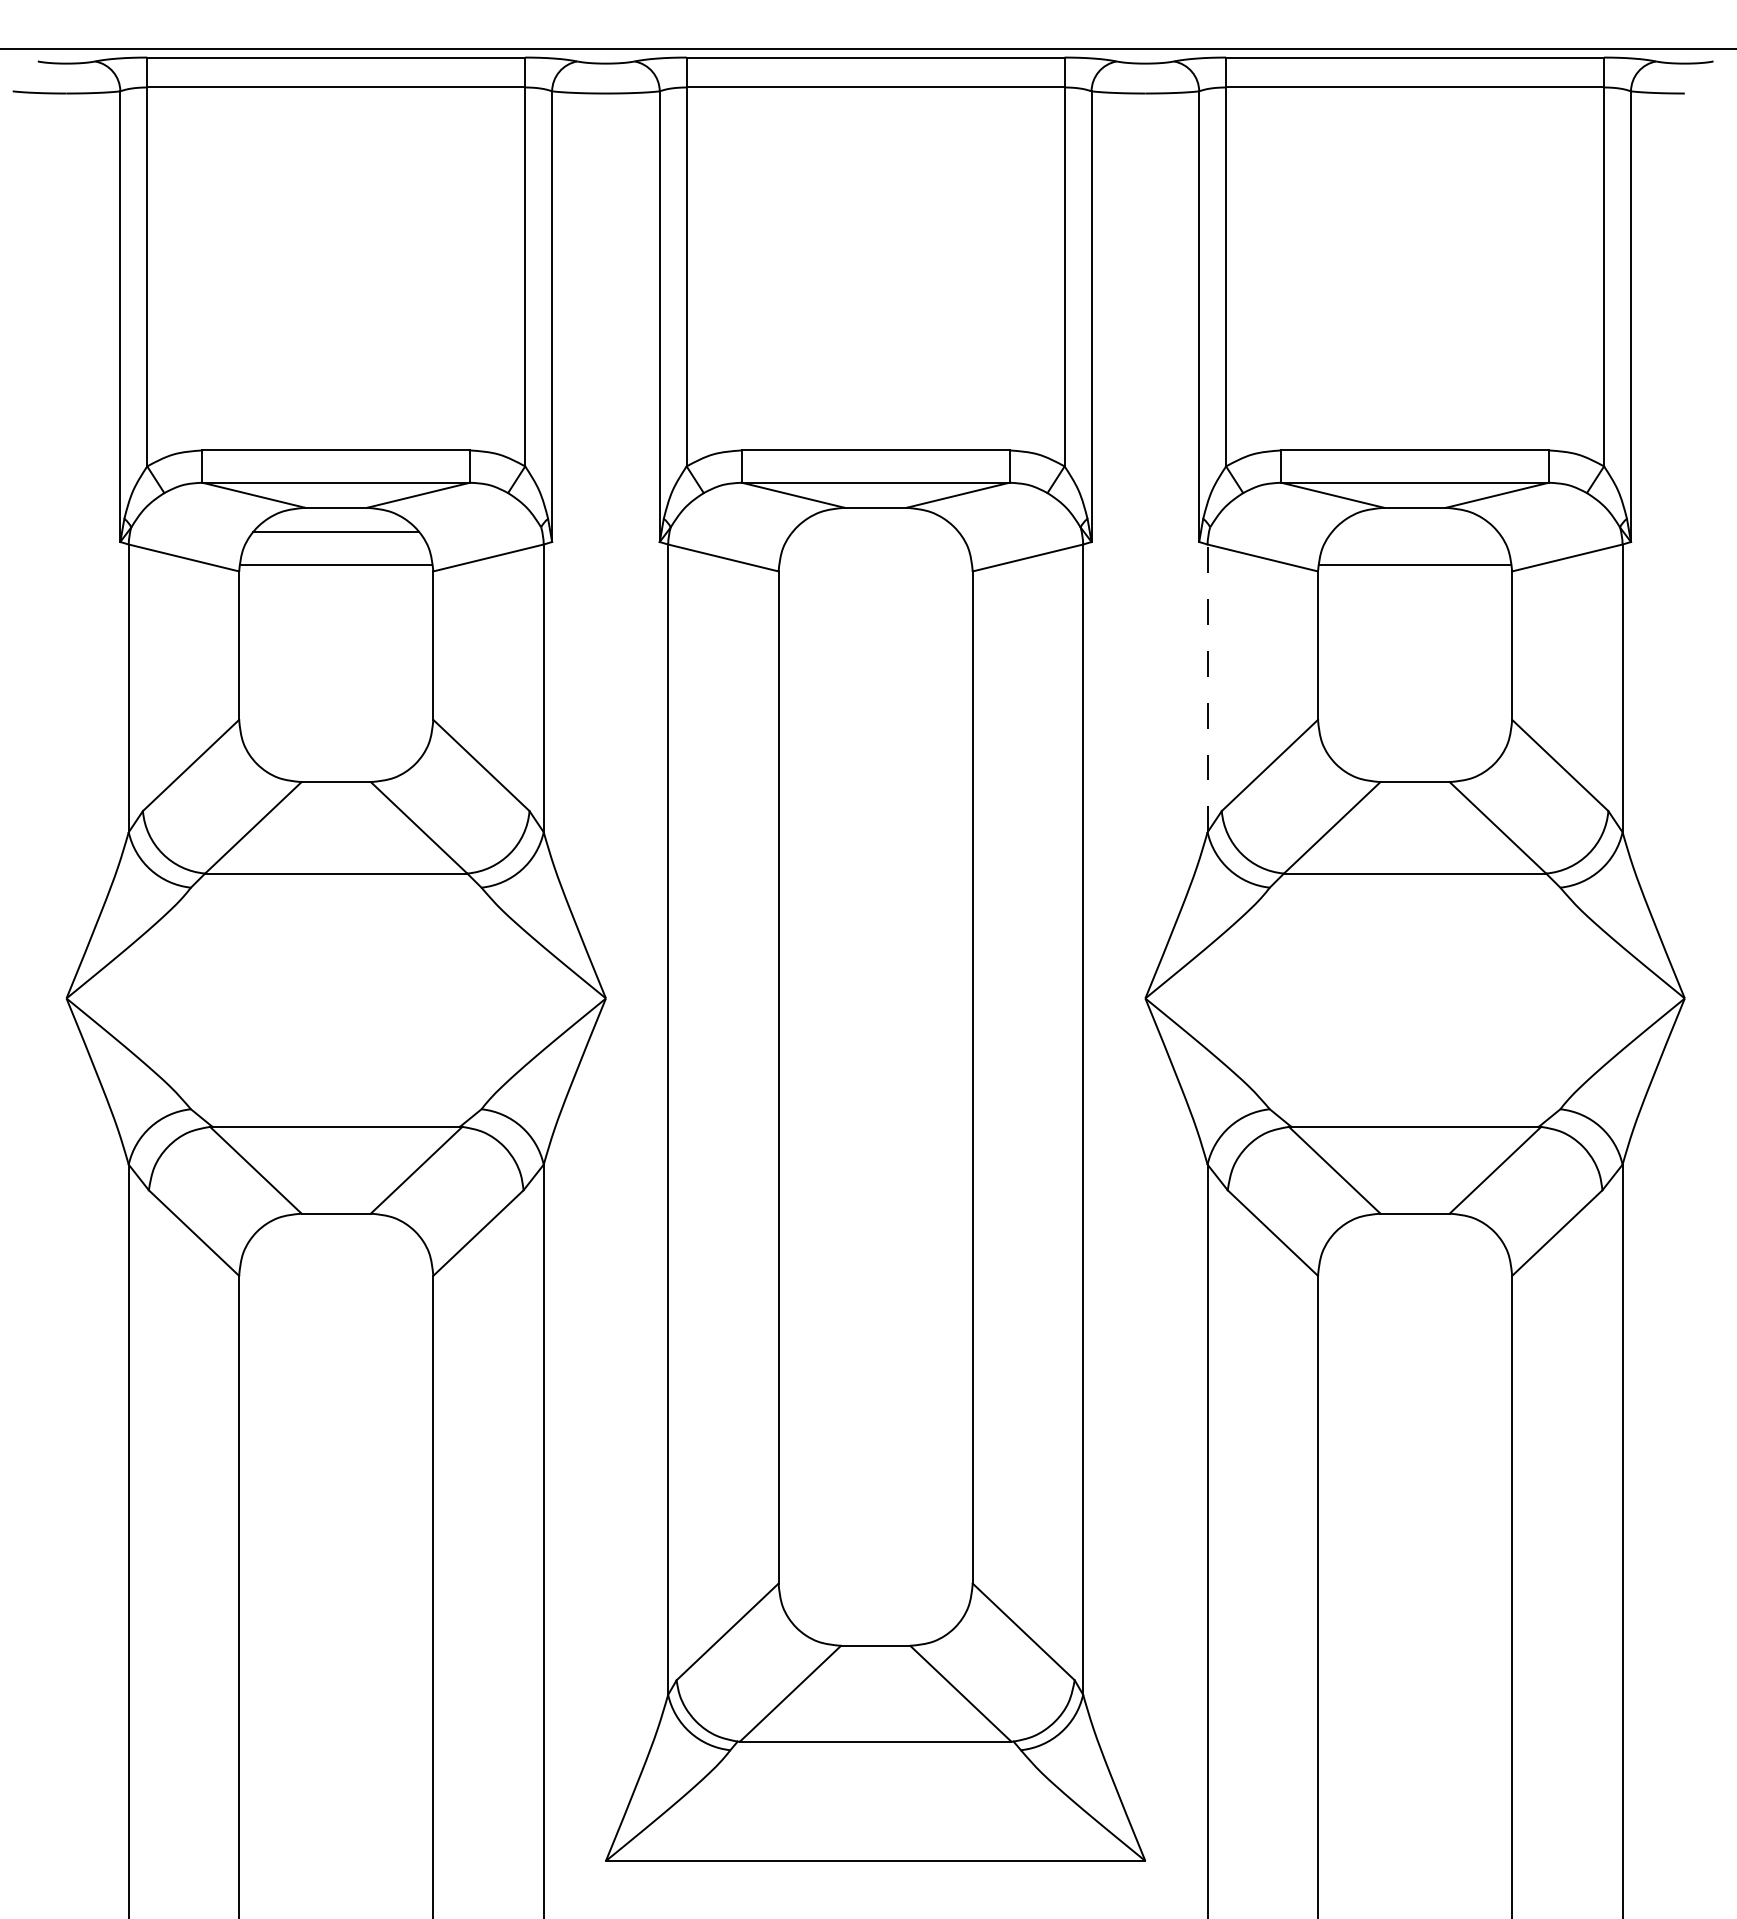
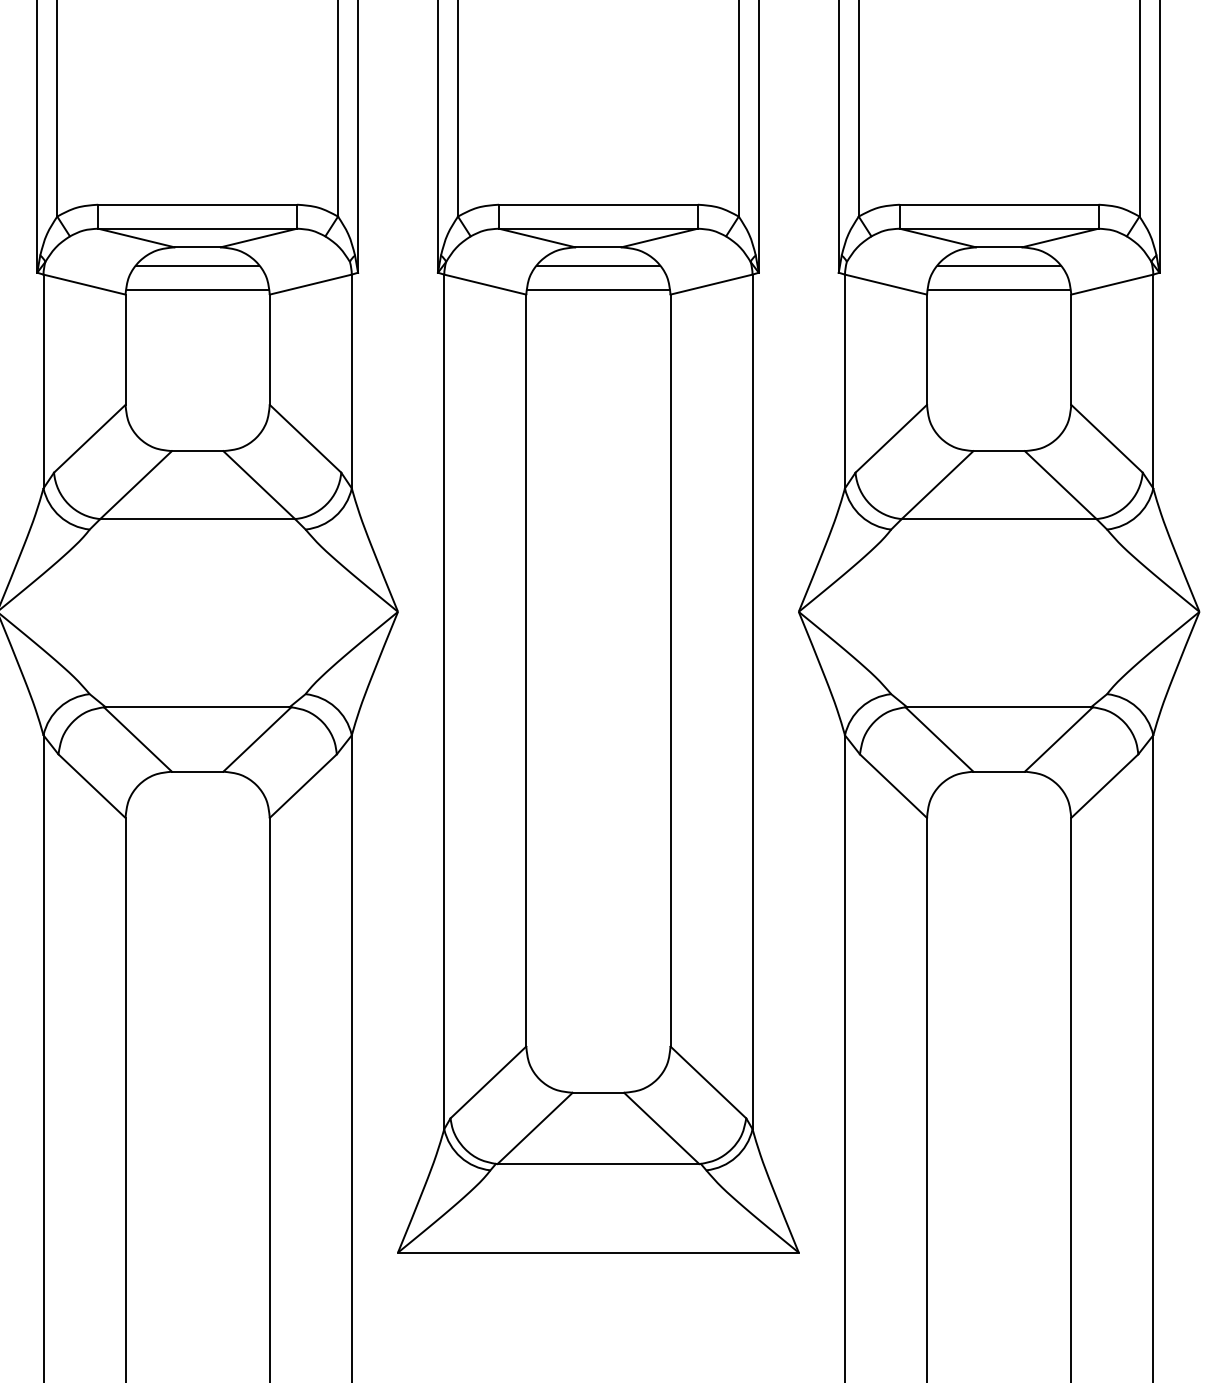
line: (875, 532) -> (598, 265), added
line: (1414, 532) -> (998, 265), added
line: (875, 564) -> (598, 289), added
line: (1207, 688) -> (844, 381), dashed -> solid

